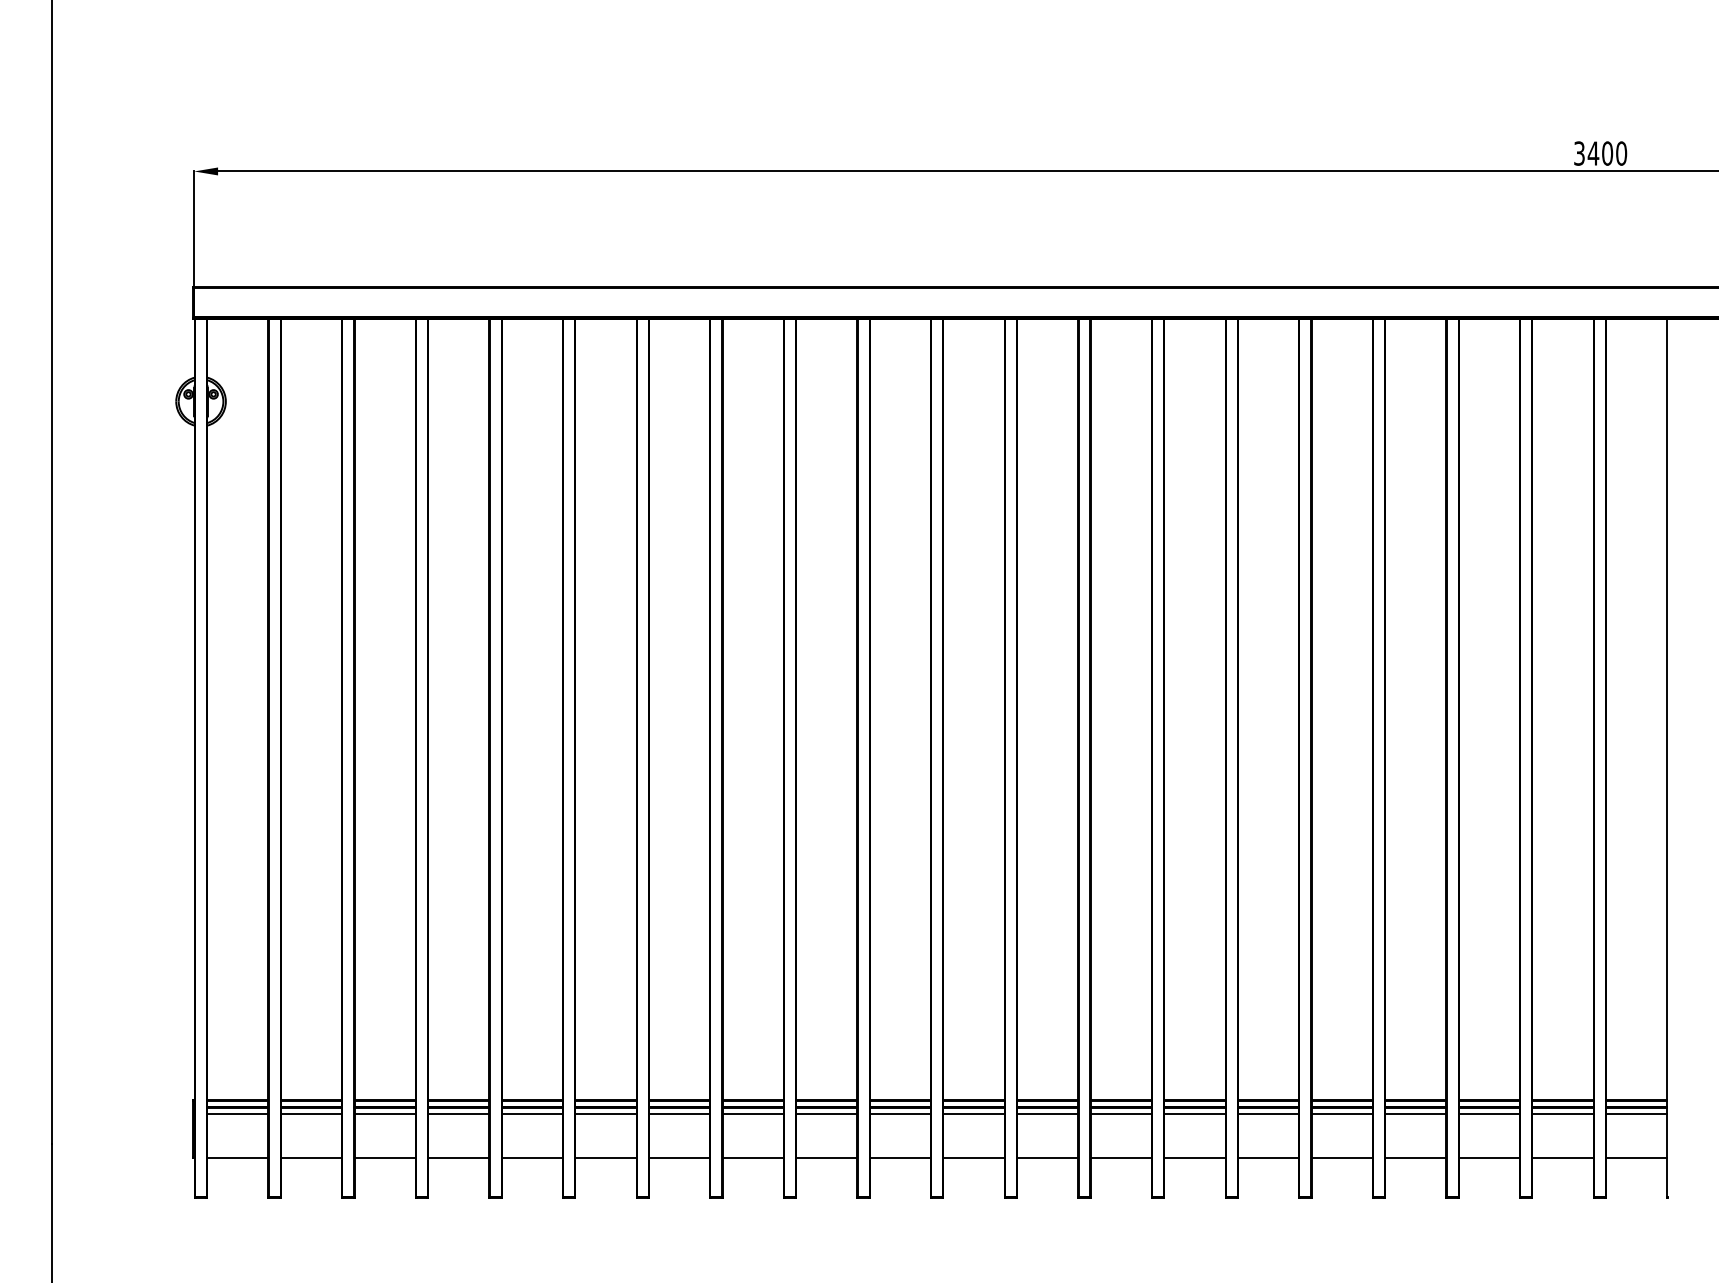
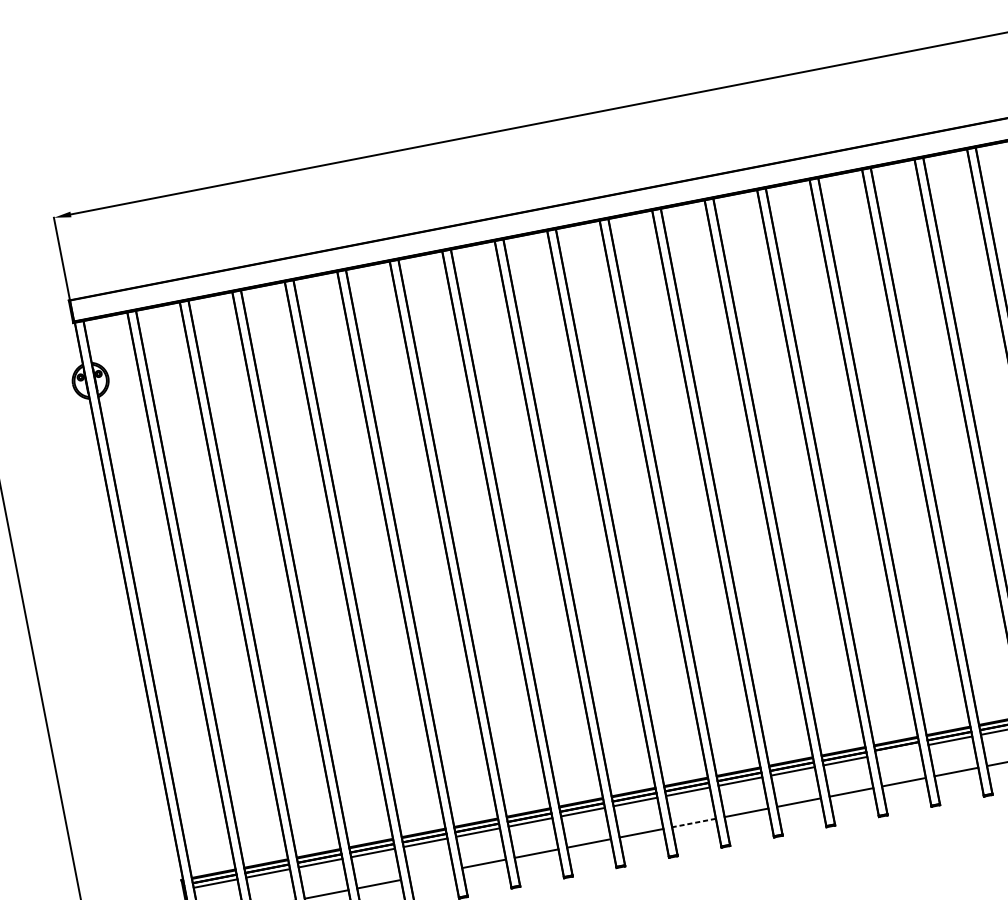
line: (1194, 1113) -> (897, 750), removed
line: (531, 1157) -> (430, 873), removed
line: (900, 1157) -> (694, 822), solid -> dashed

